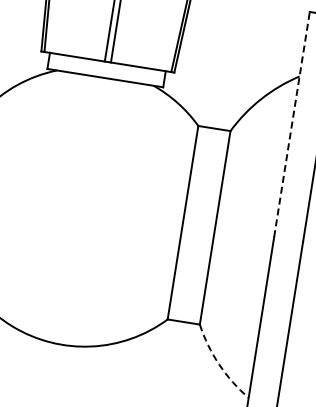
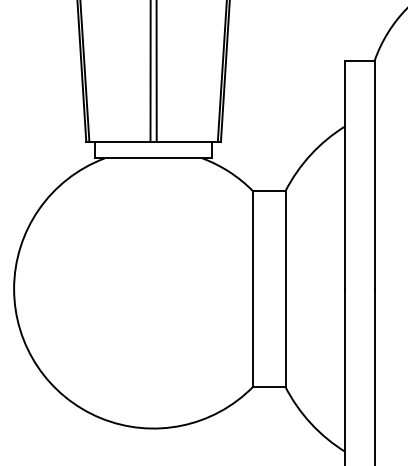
line: (292, 125) -> (345, 175), dashed -> solid
arc: (218, 364) -> (310, 423), dashed -> solid

